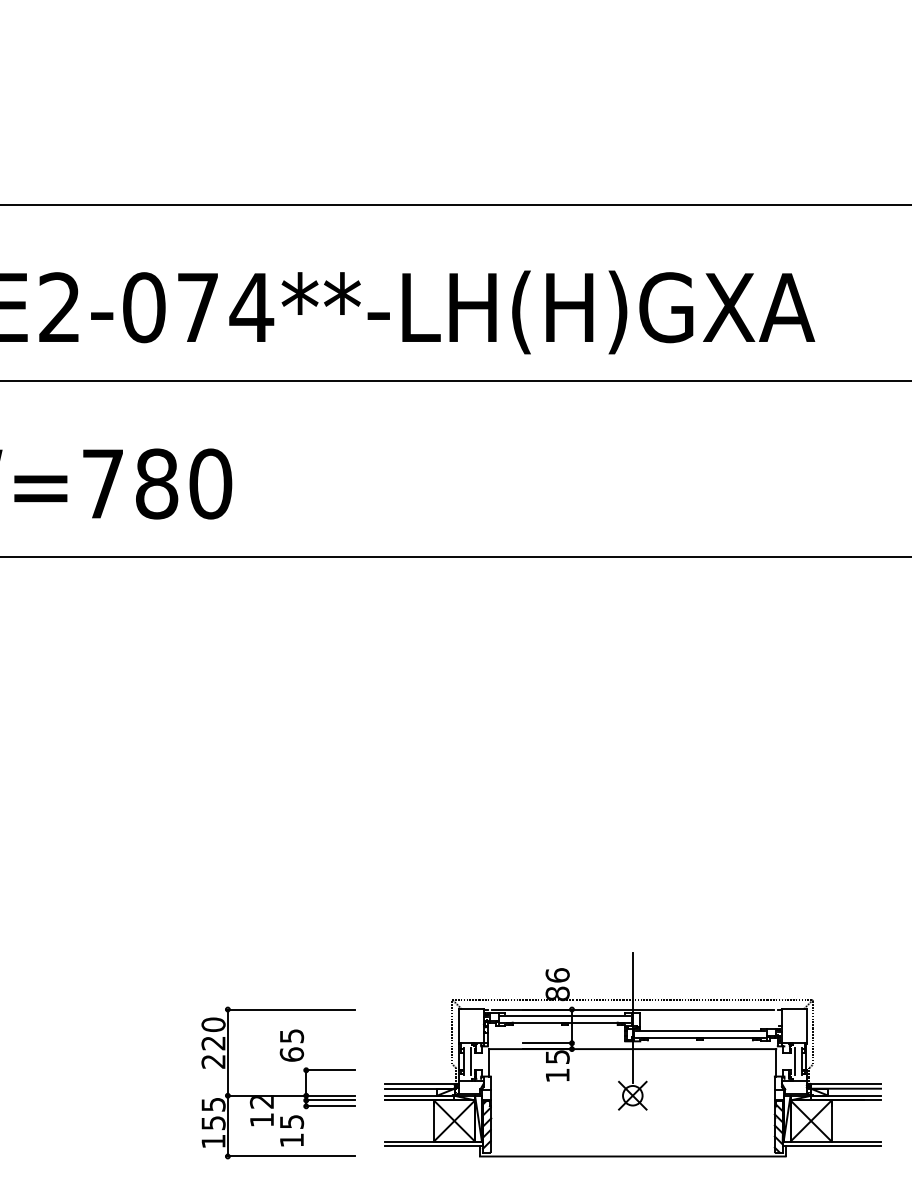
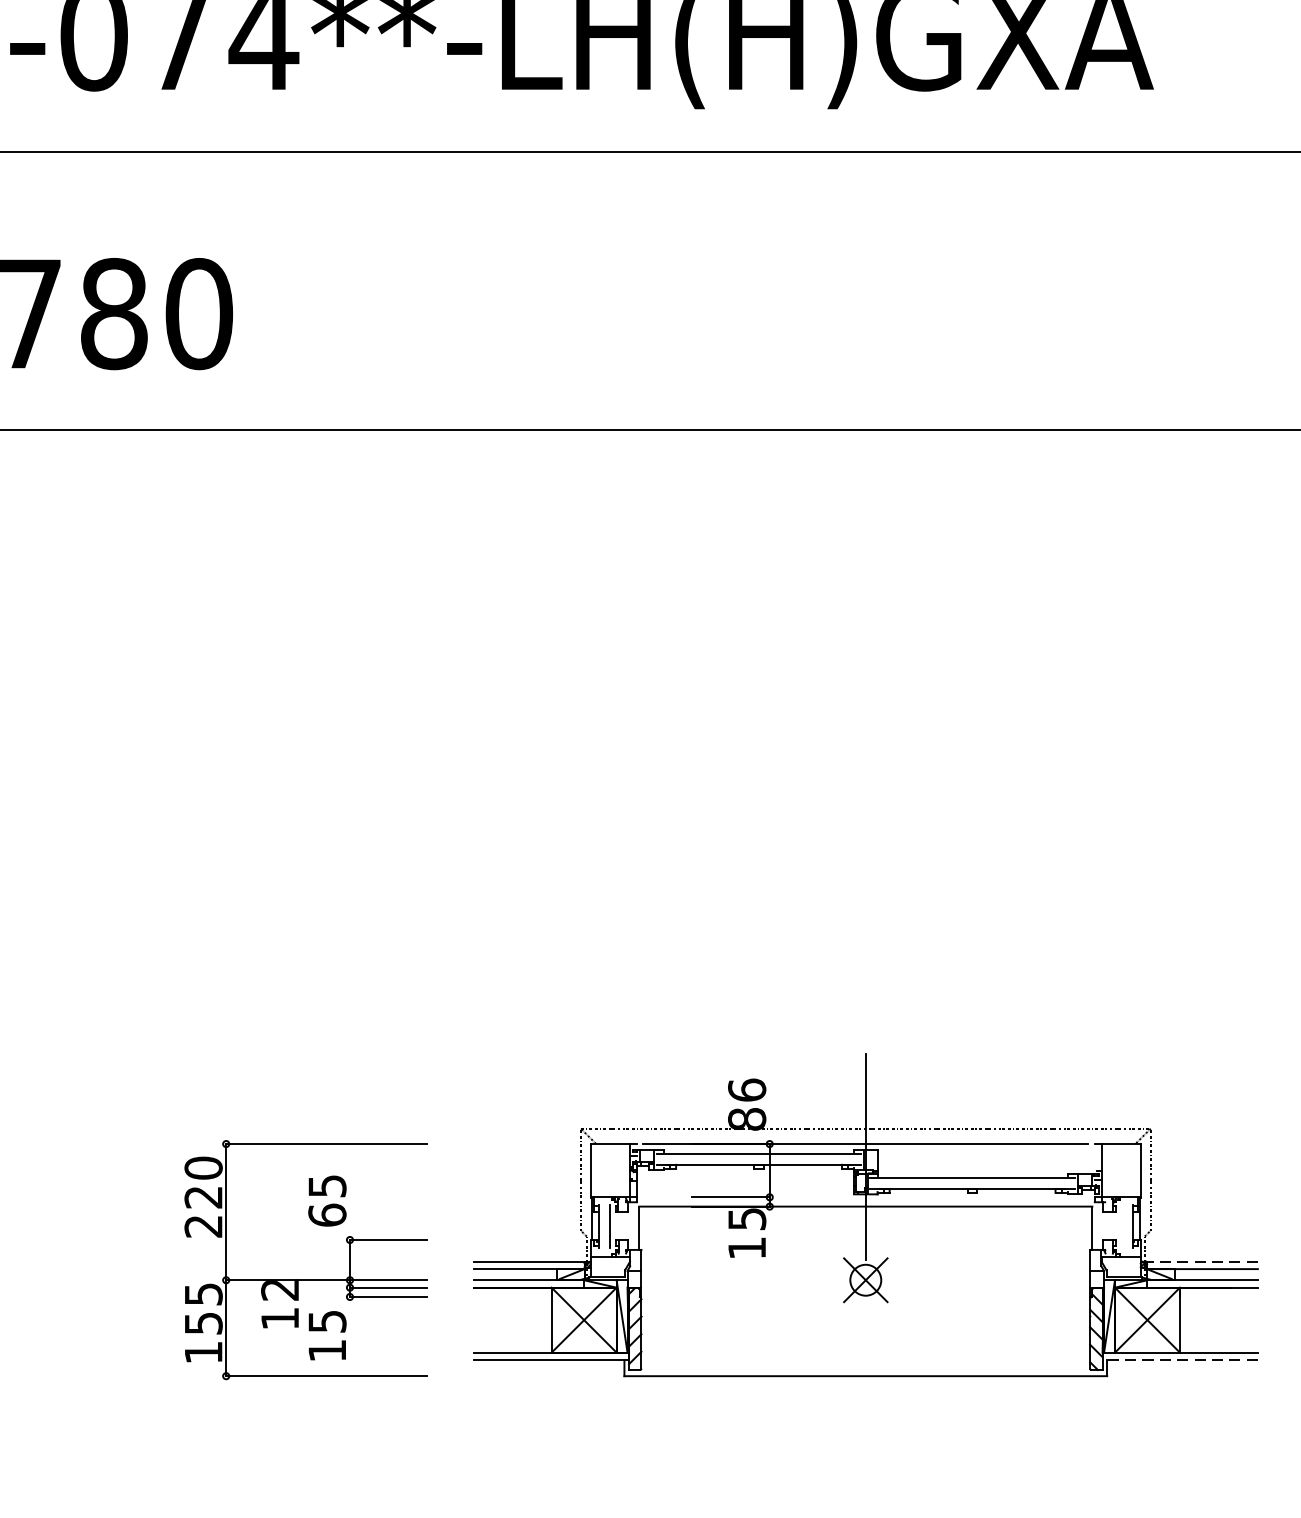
line: (794, 1061) -> (1121, 1226), removed
line: (845, 1083) -> (1201, 1260), solid -> dashed
line: (831, 1146) -> (1179, 1360), solid -> dashed

